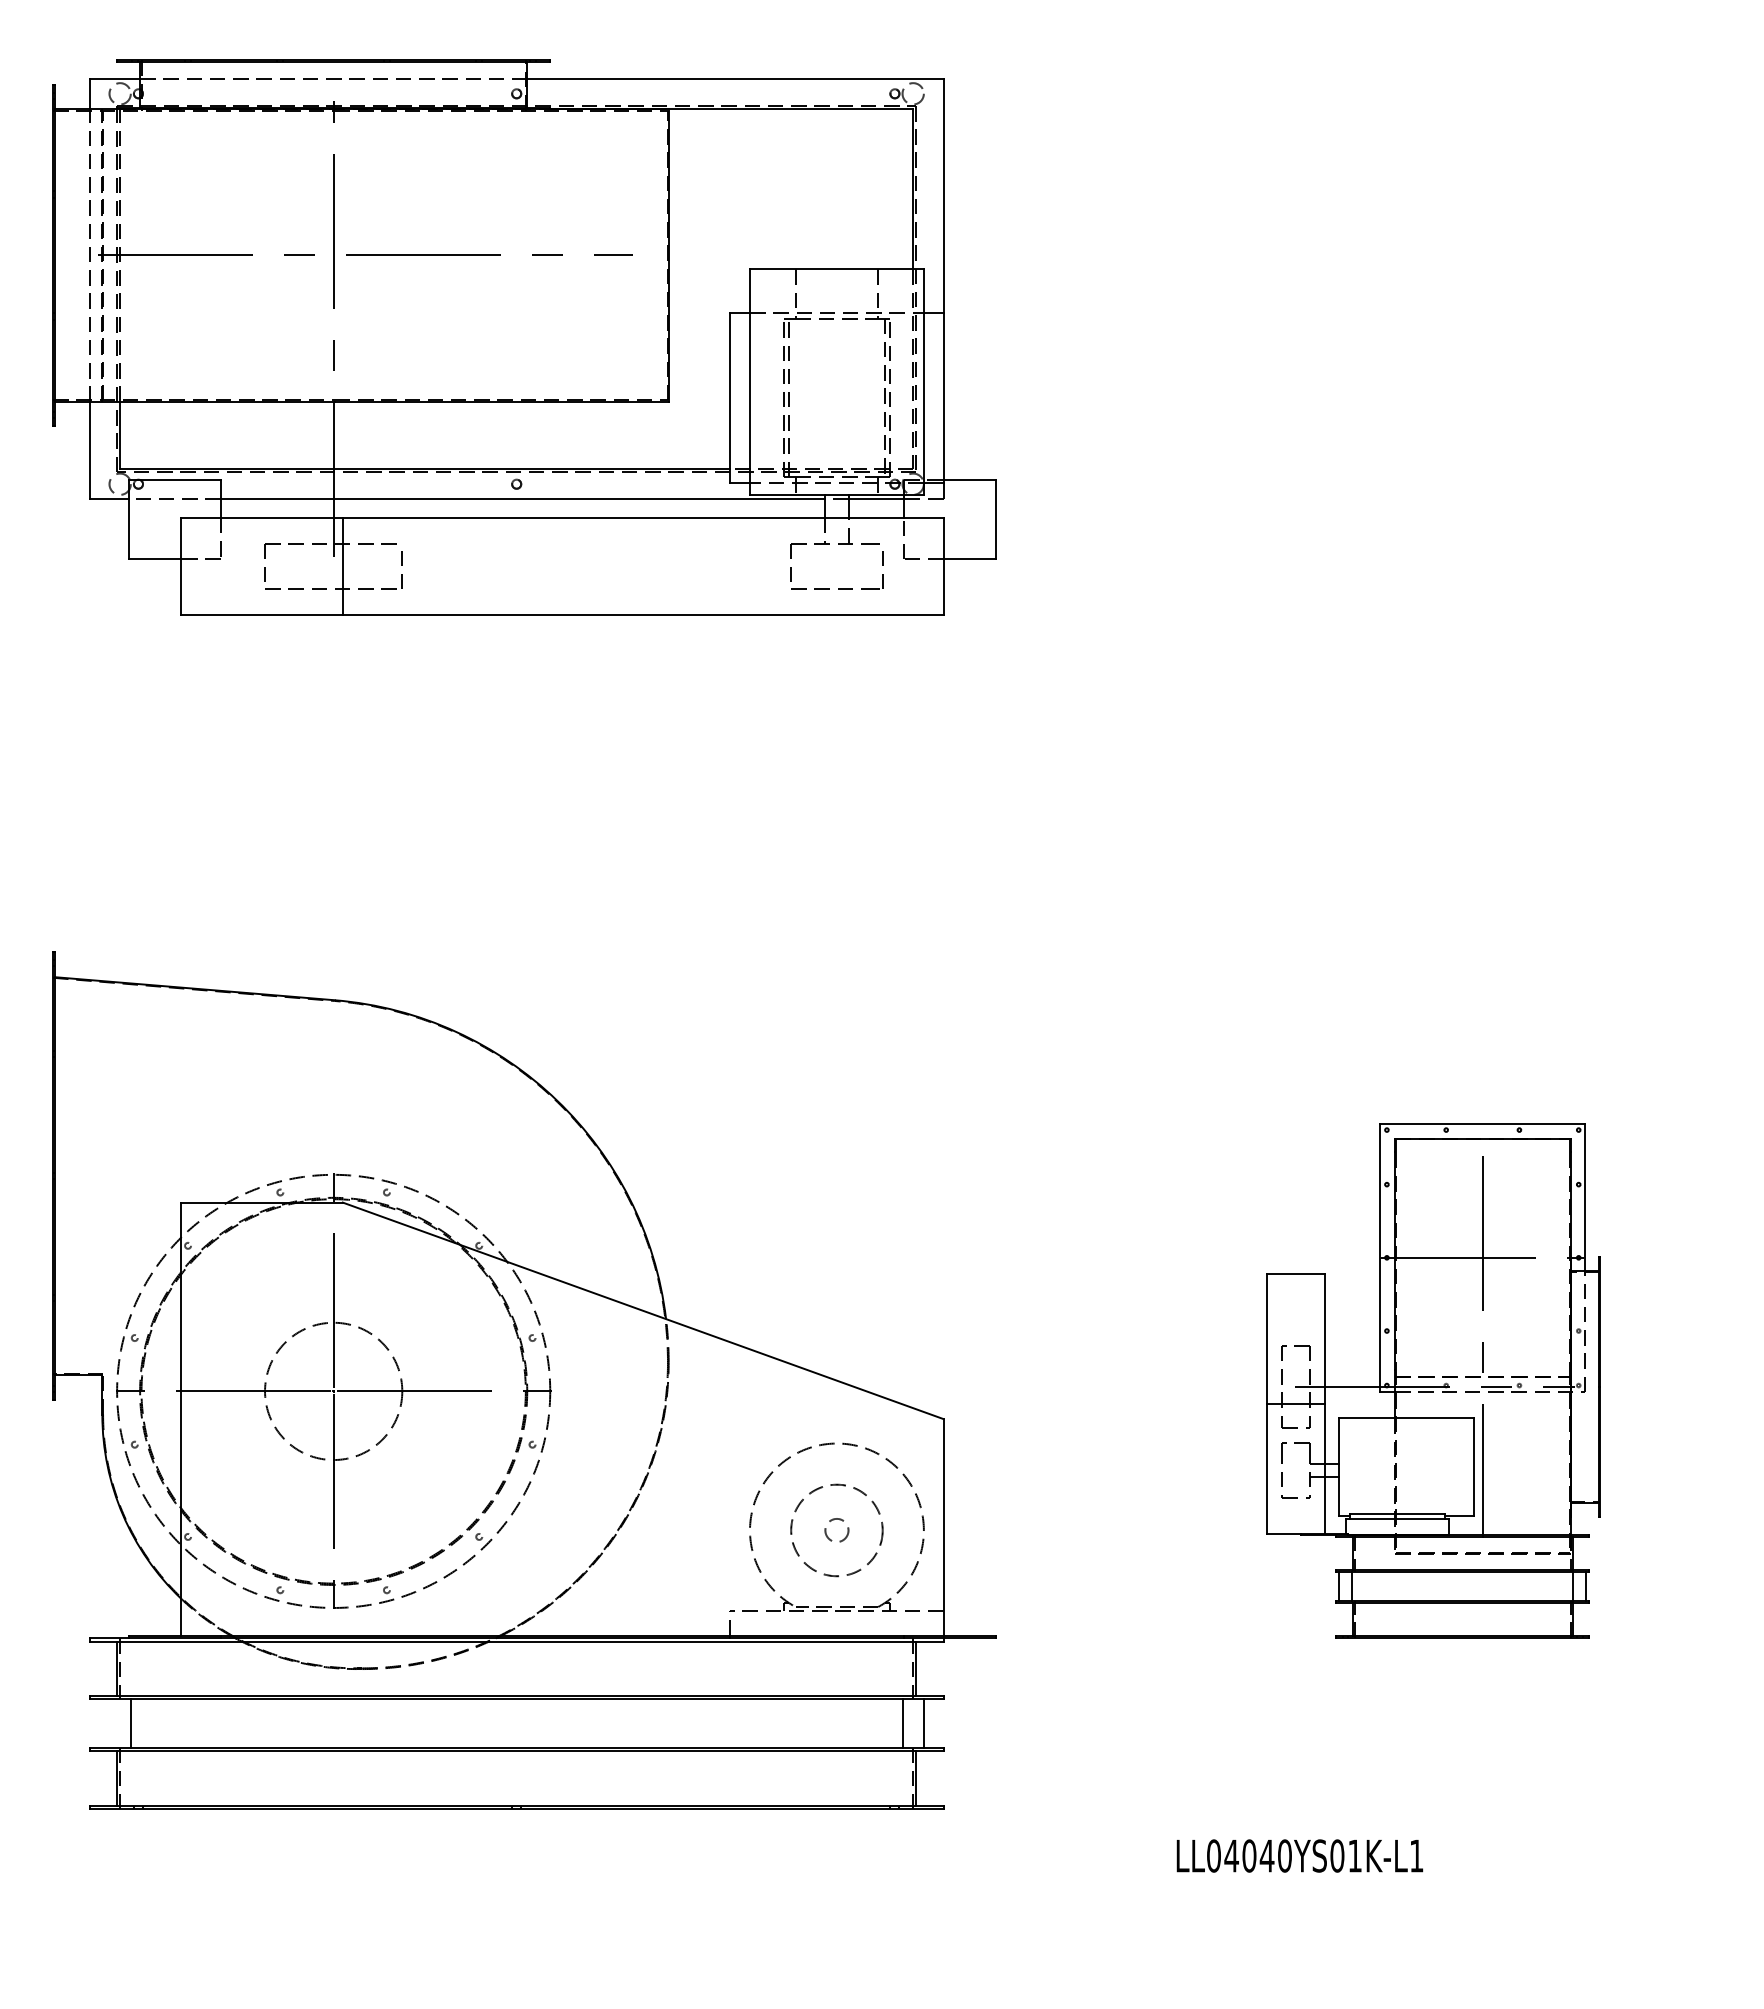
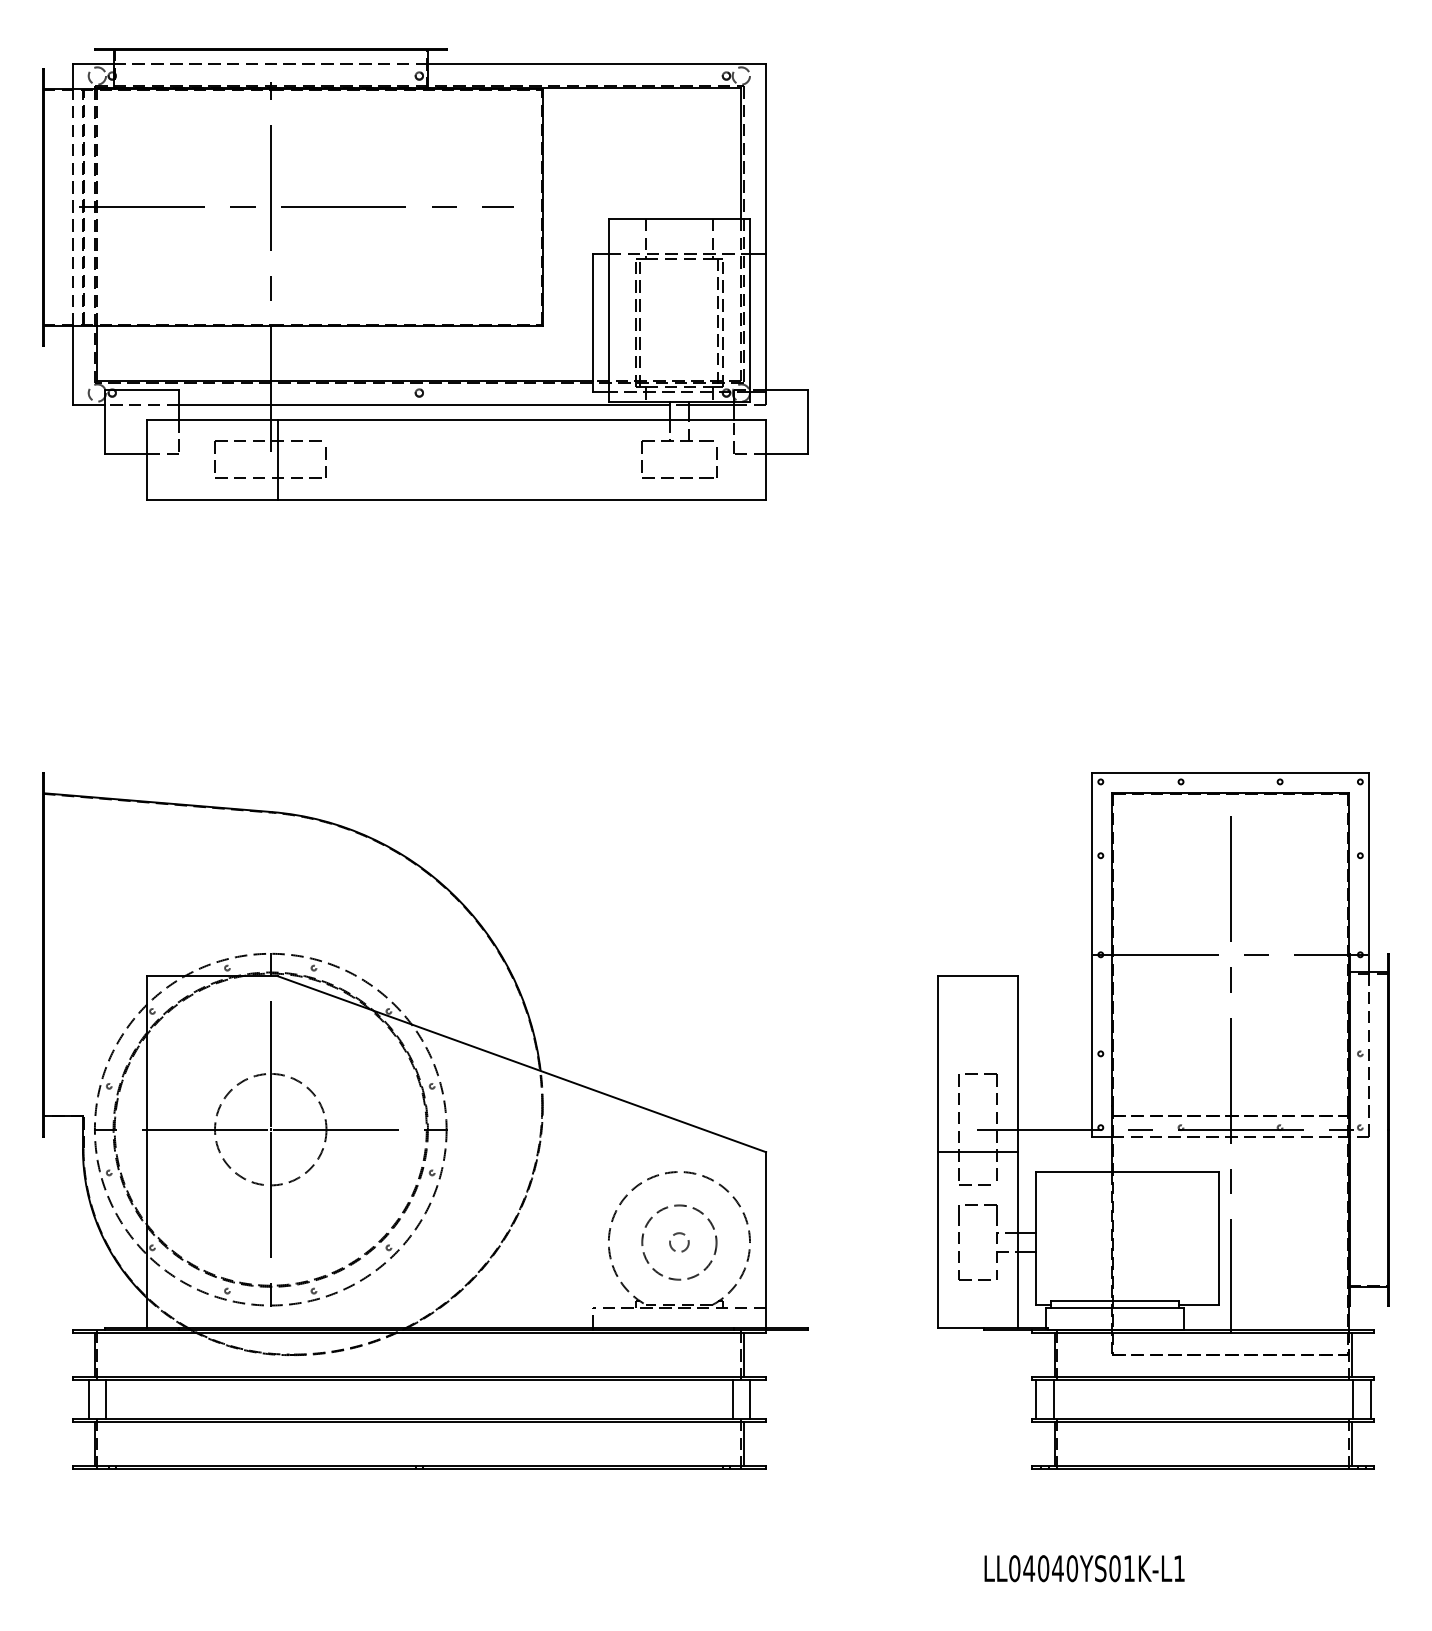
part: (1433, 1380) -> (1163, 1120), size x1.67
line: (109, 1723) -> (88, 1399), added
text: (1299, 1855) -> (1084, 1568), moved

